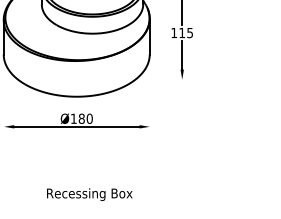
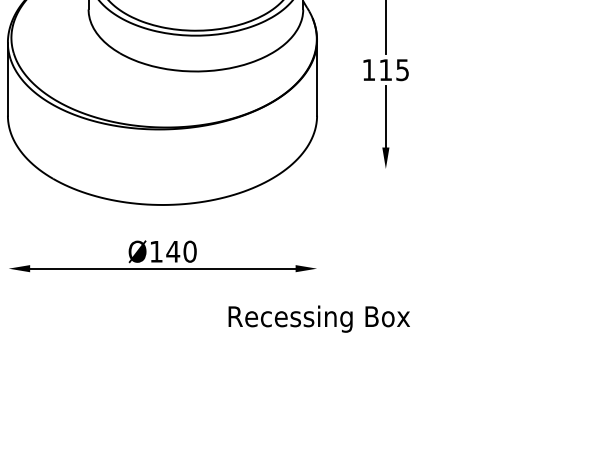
text: (81, 118) -> (172, 251), Ø180 -> Ø140
text: (89, 194) -> (318, 318), moved

